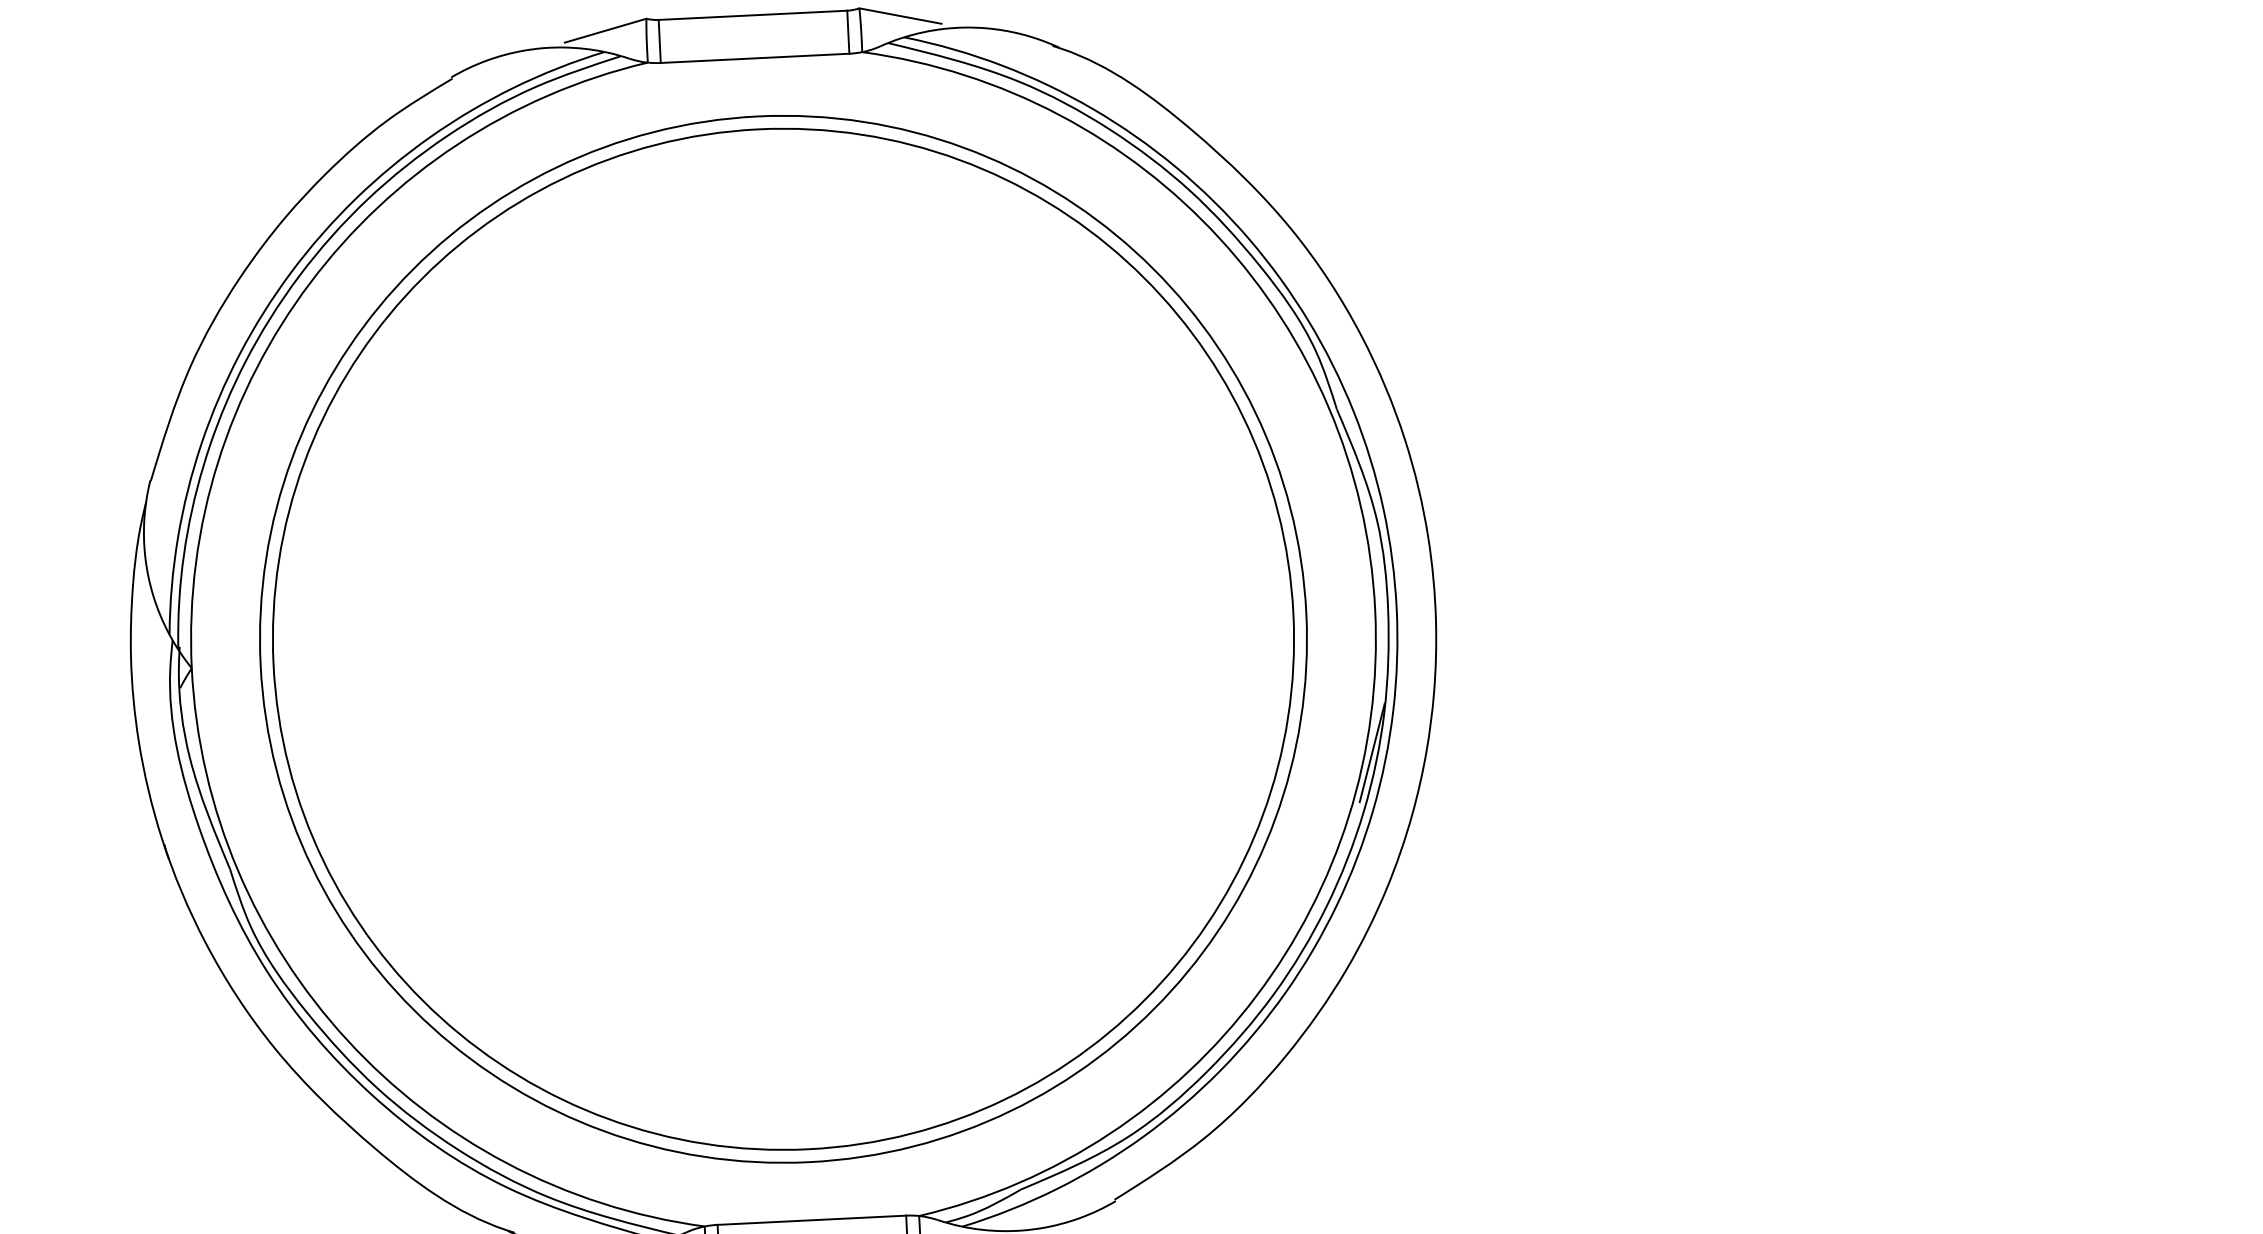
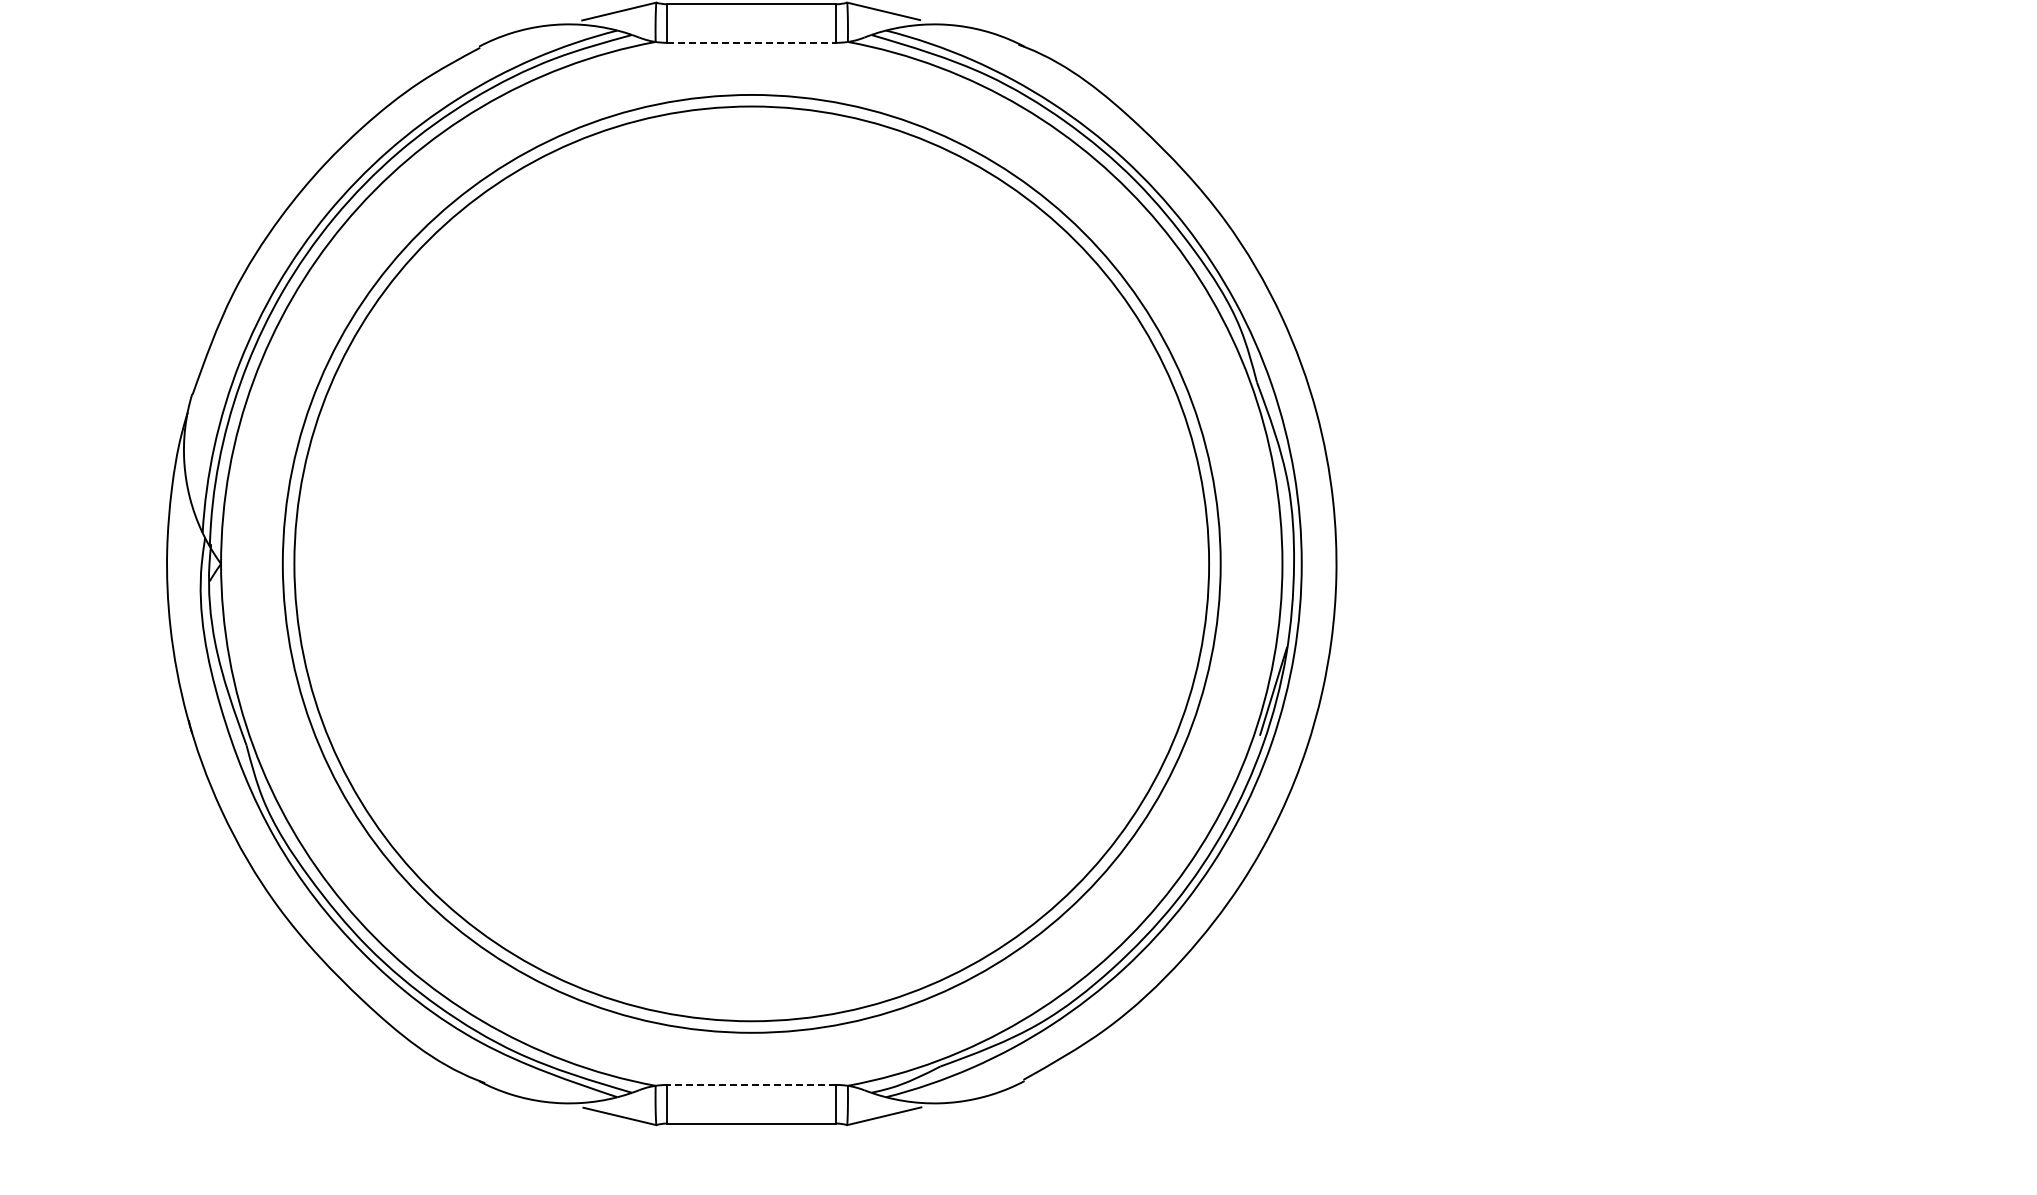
line: (754, 57) -> (751, 42), solid -> dashed
line: (811, 1219) -> (751, 1084), solid -> dashed

